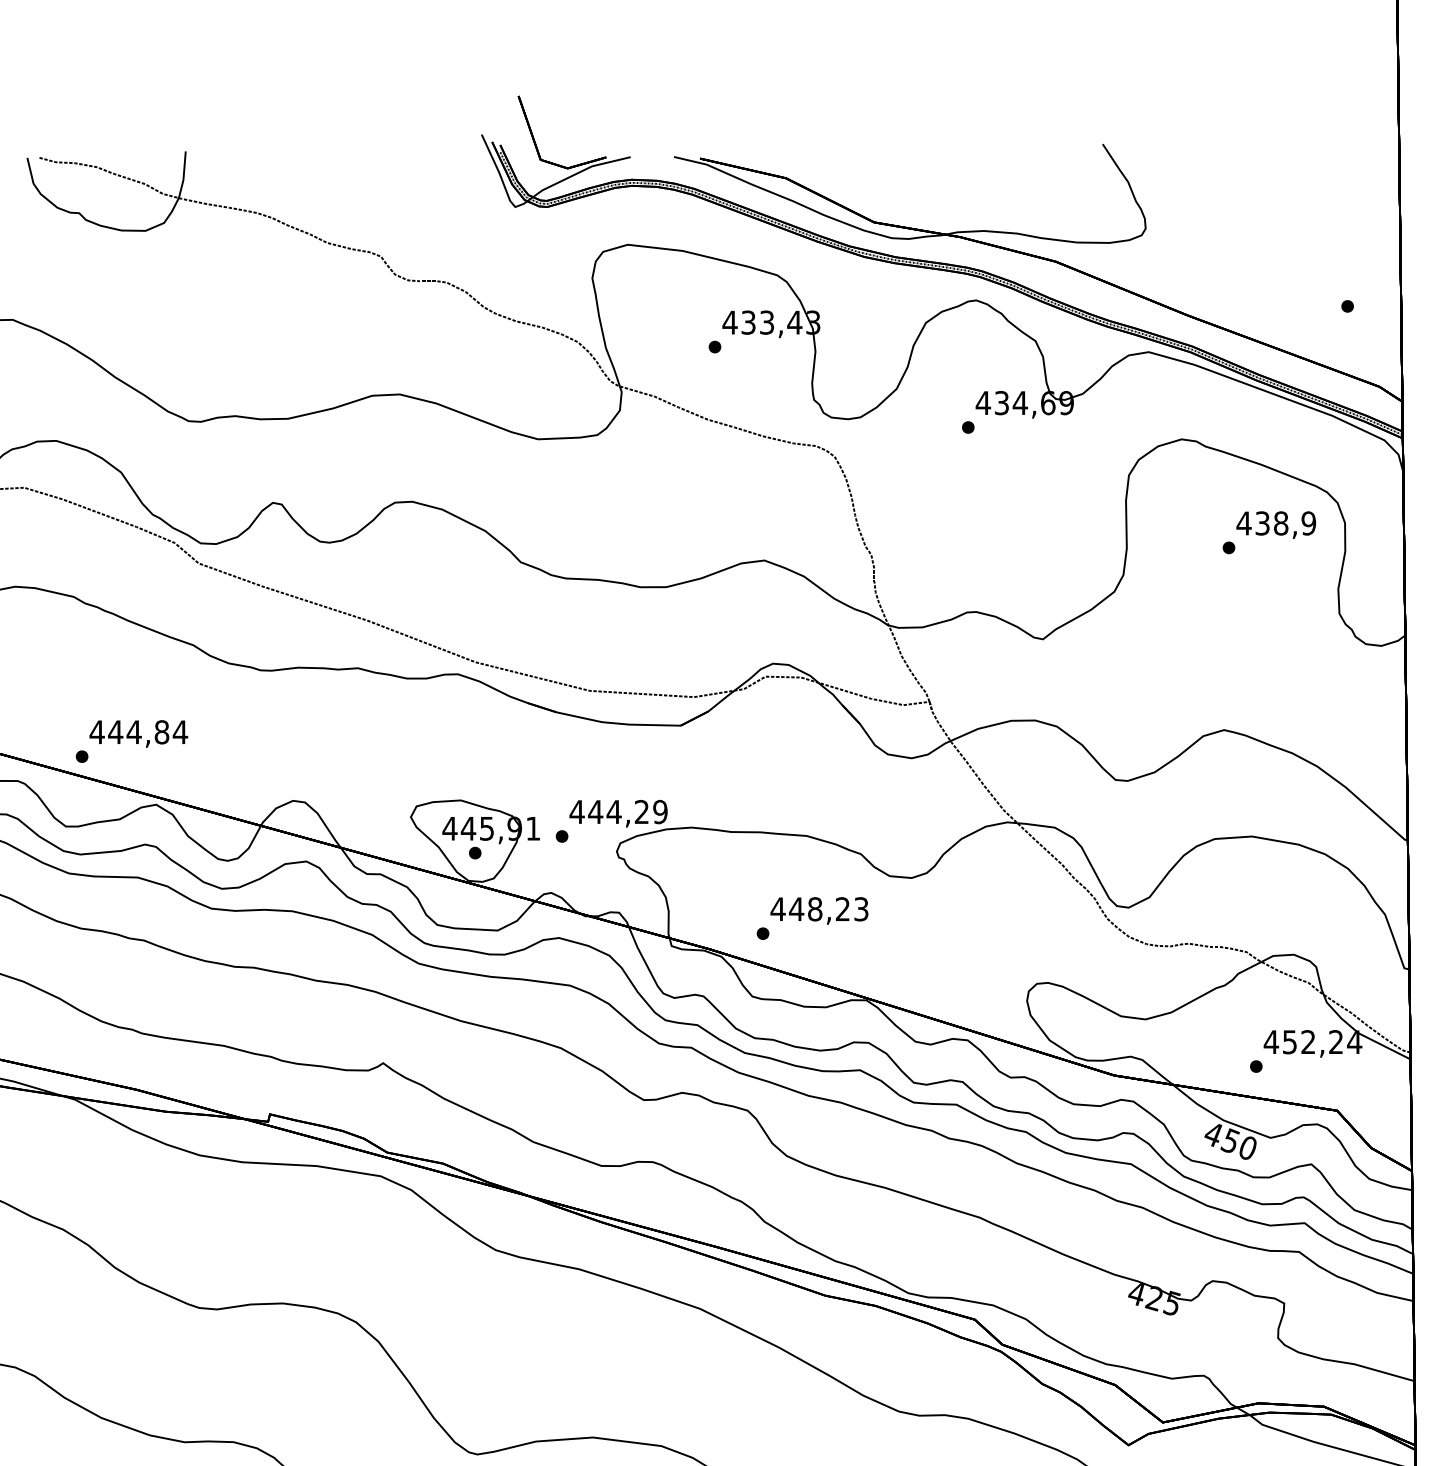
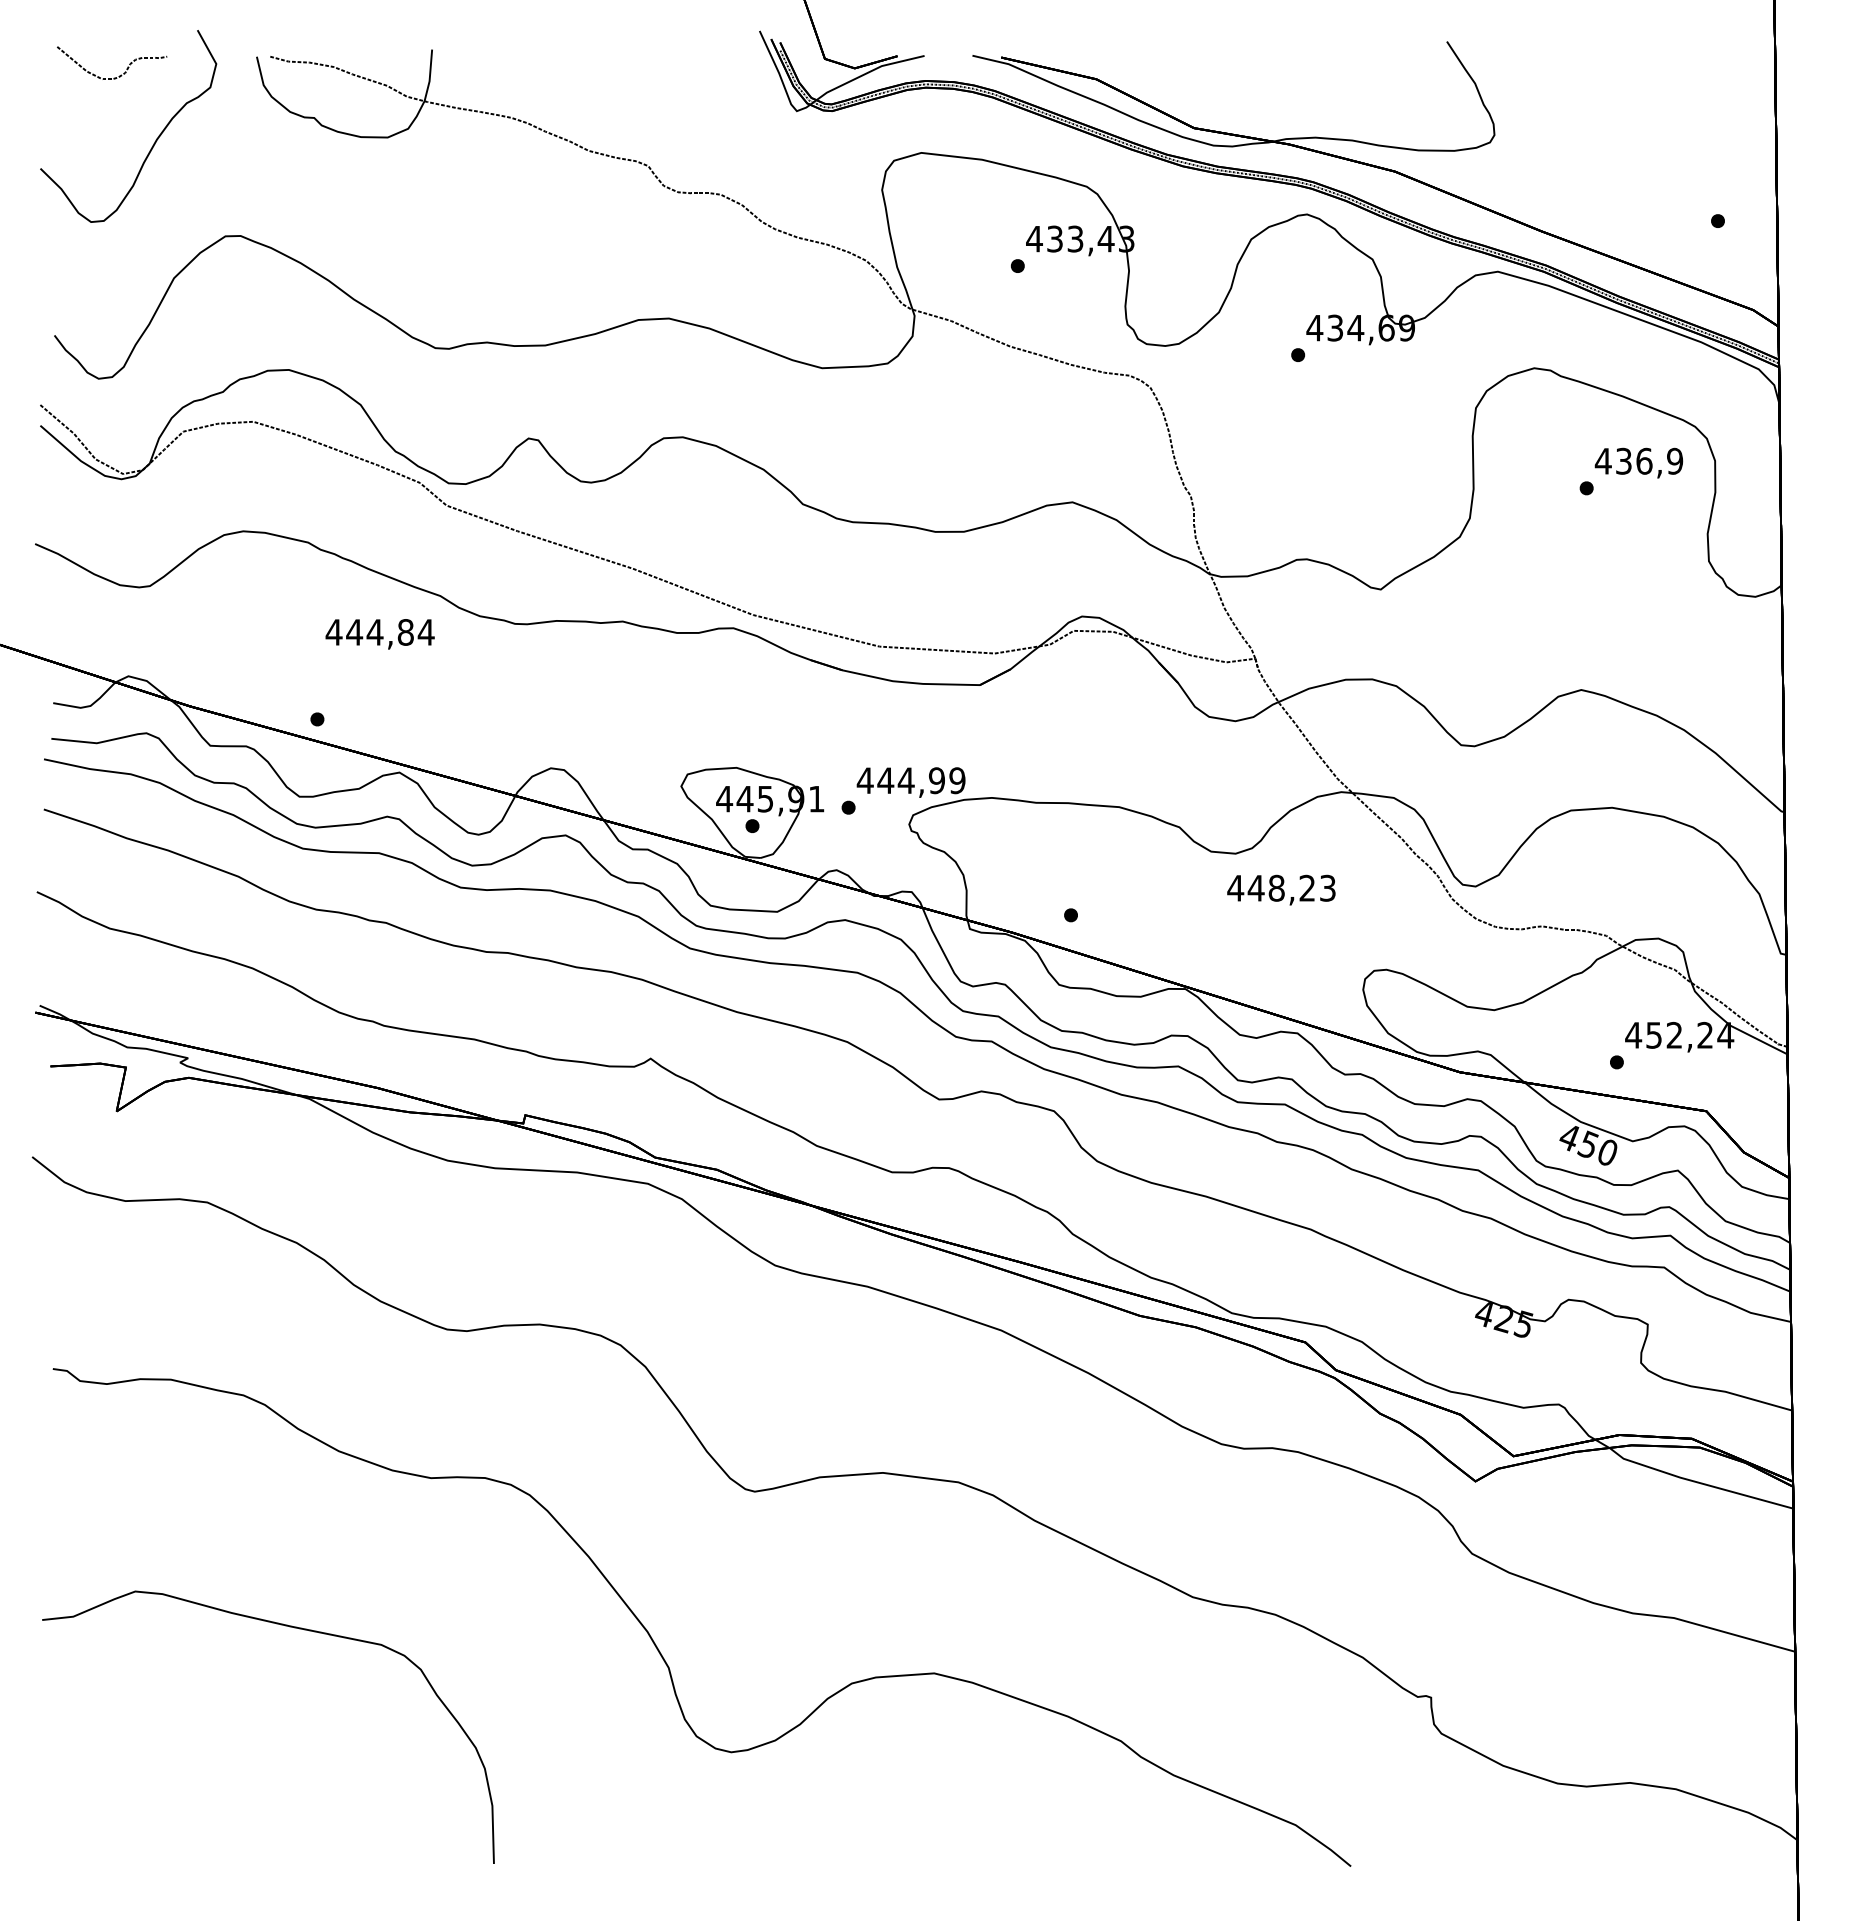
text: (1281, 522) -> (1644, 460), 438,9 -> 436,9
text: (138, 734) -> (379, 634), moved
text: (641, 811) -> (936, 780), 444,29 -> 444,99
text: (819, 910) -> (1281, 889), moved

